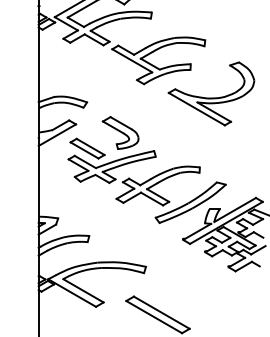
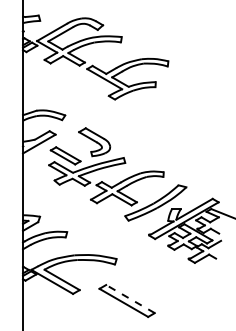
part: (211, 93) -> (173, 107), removed
line: (161, 312) -> (130, 298), solid -> dashed

